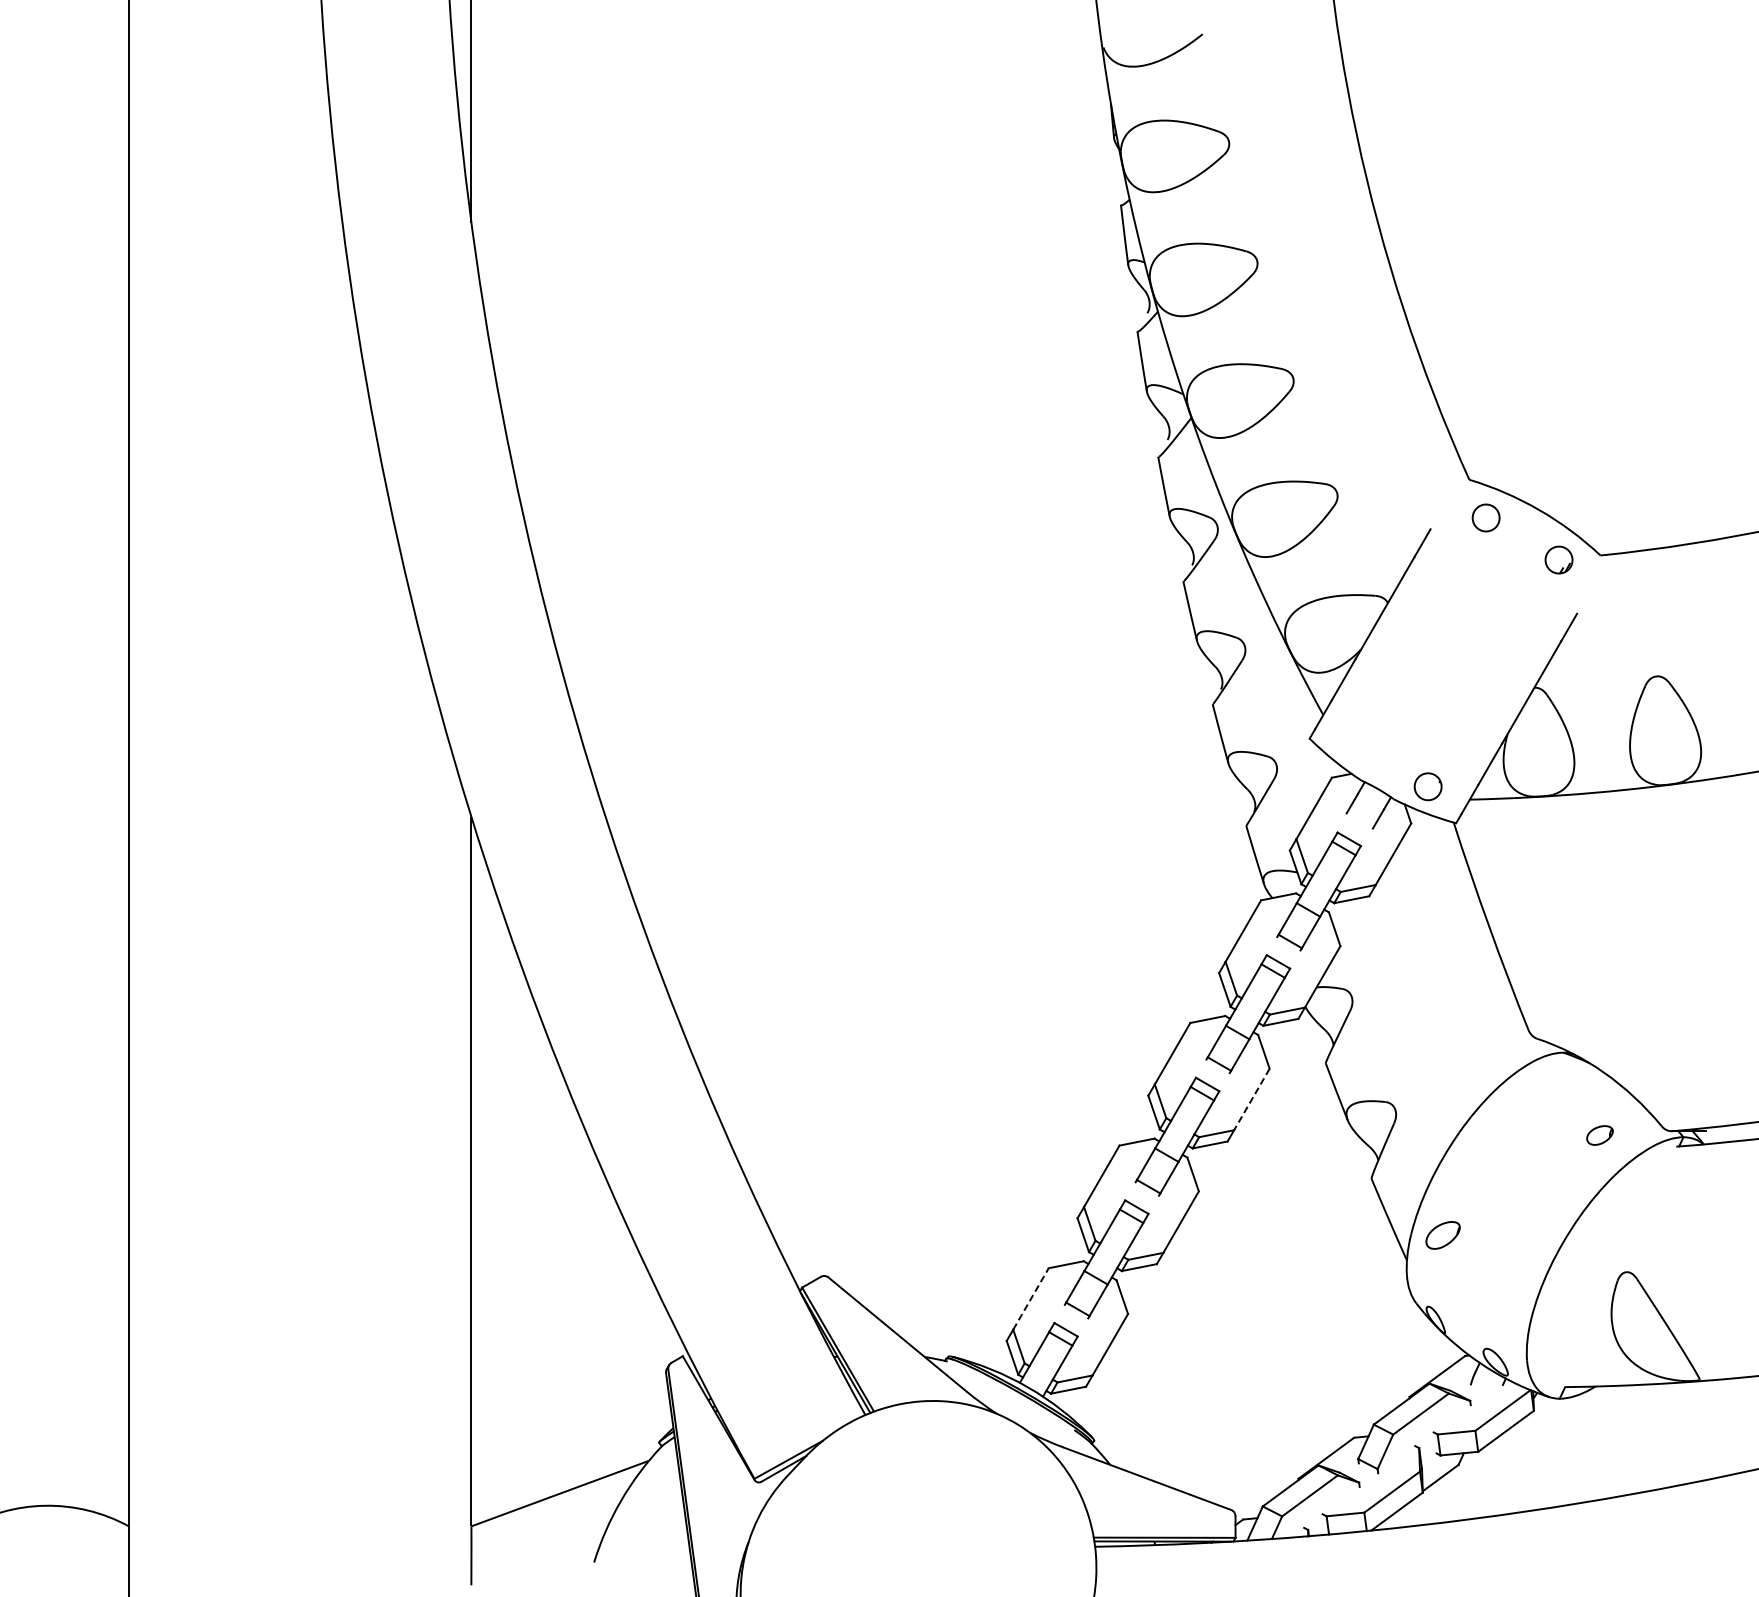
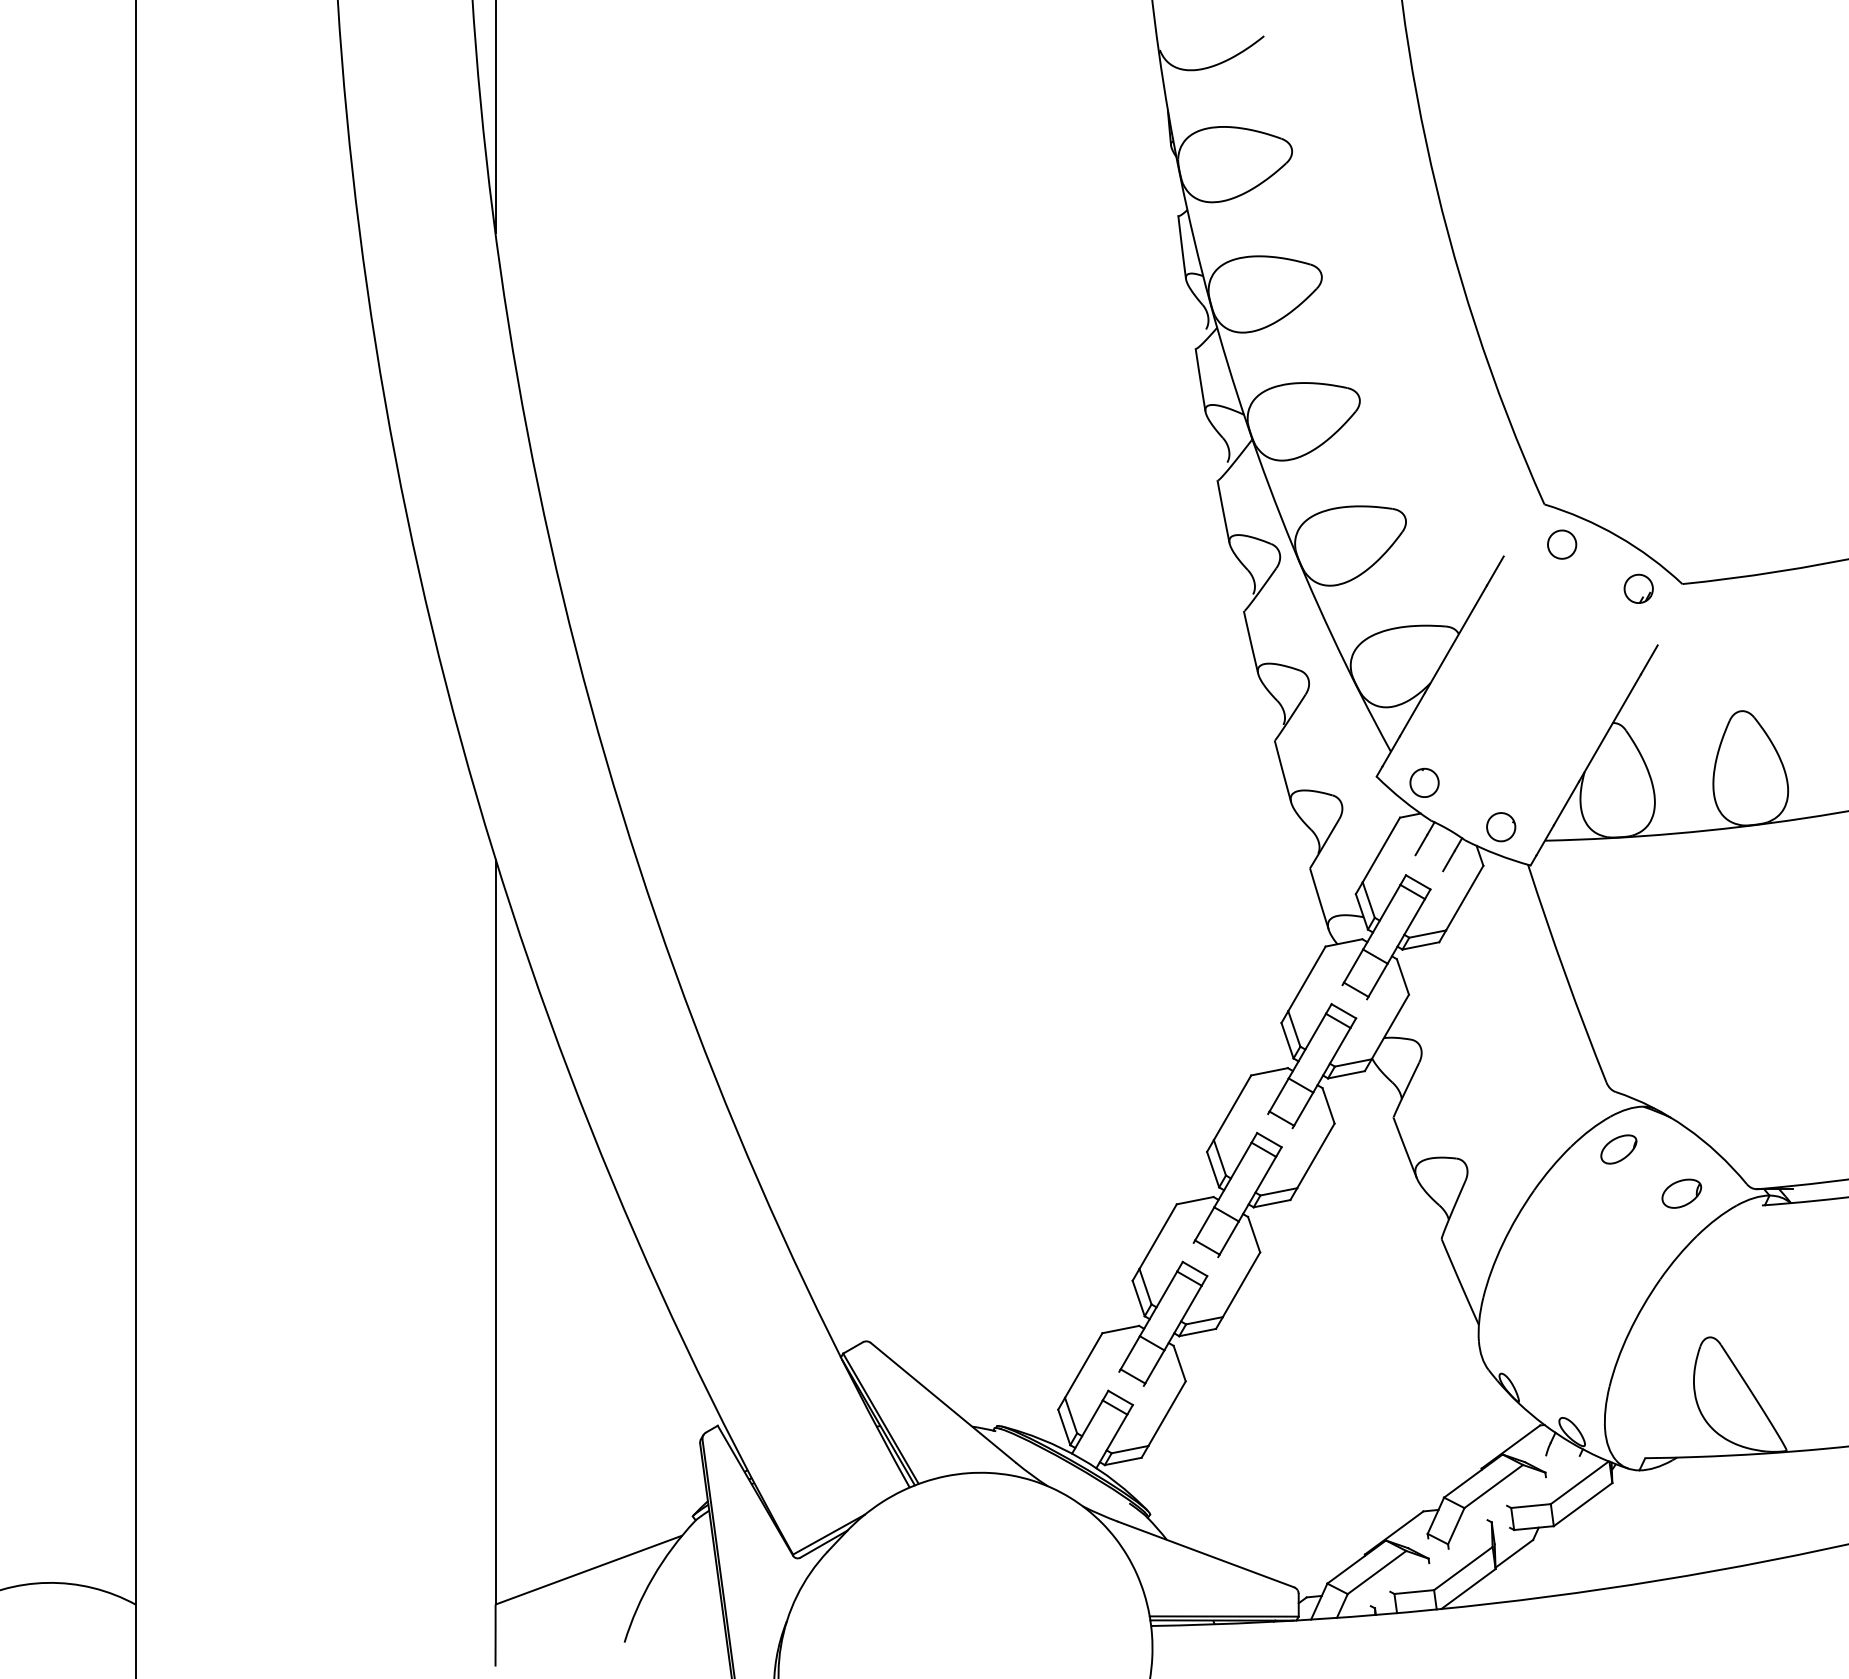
part: (1354, 744) -> (1423, 782), added
line: (1251, 1099) -> (1315, 1155), dashed -> solid
part: (1599, 1135) -> (1681, 1193), size x1.43
part: (1442, 1235) -> (1618, 1149), moved
line: (1030, 1298) -> (1083, 1365), dashed -> solid

